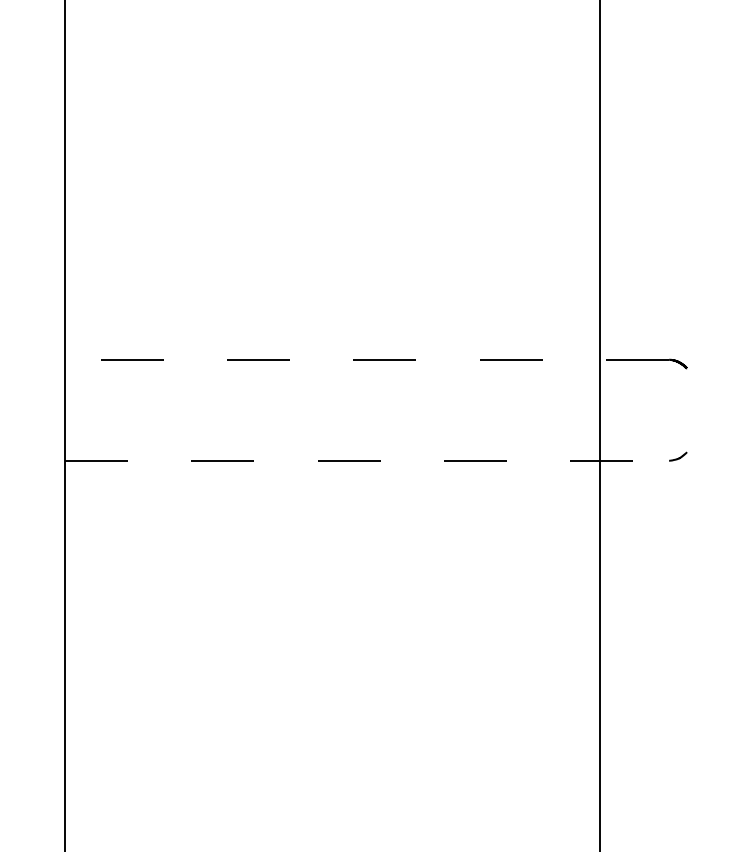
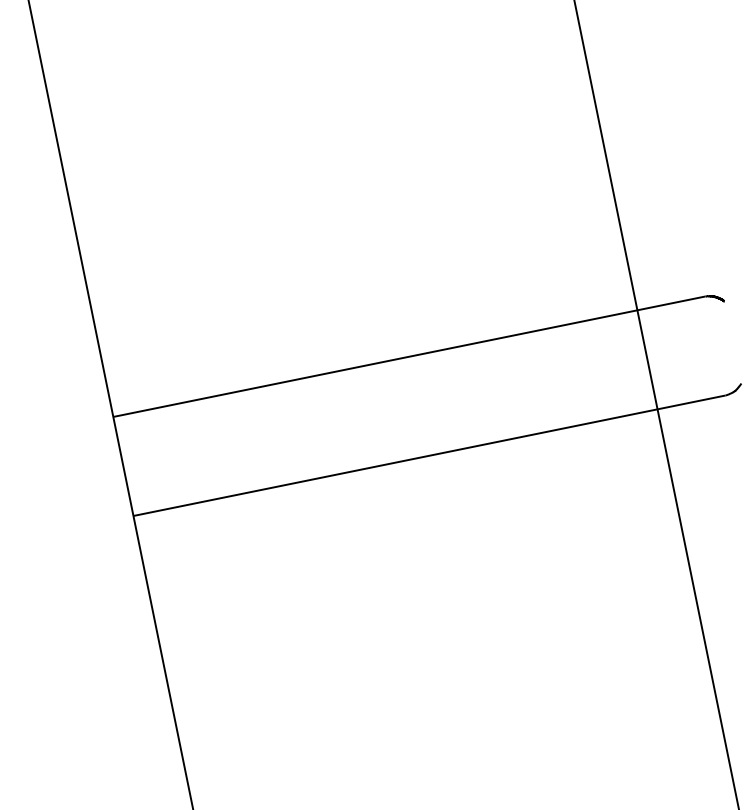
line: (366, 359) -> (408, 356), dashed -> solid
line: (367, 460) -> (429, 455), dashed -> solid

